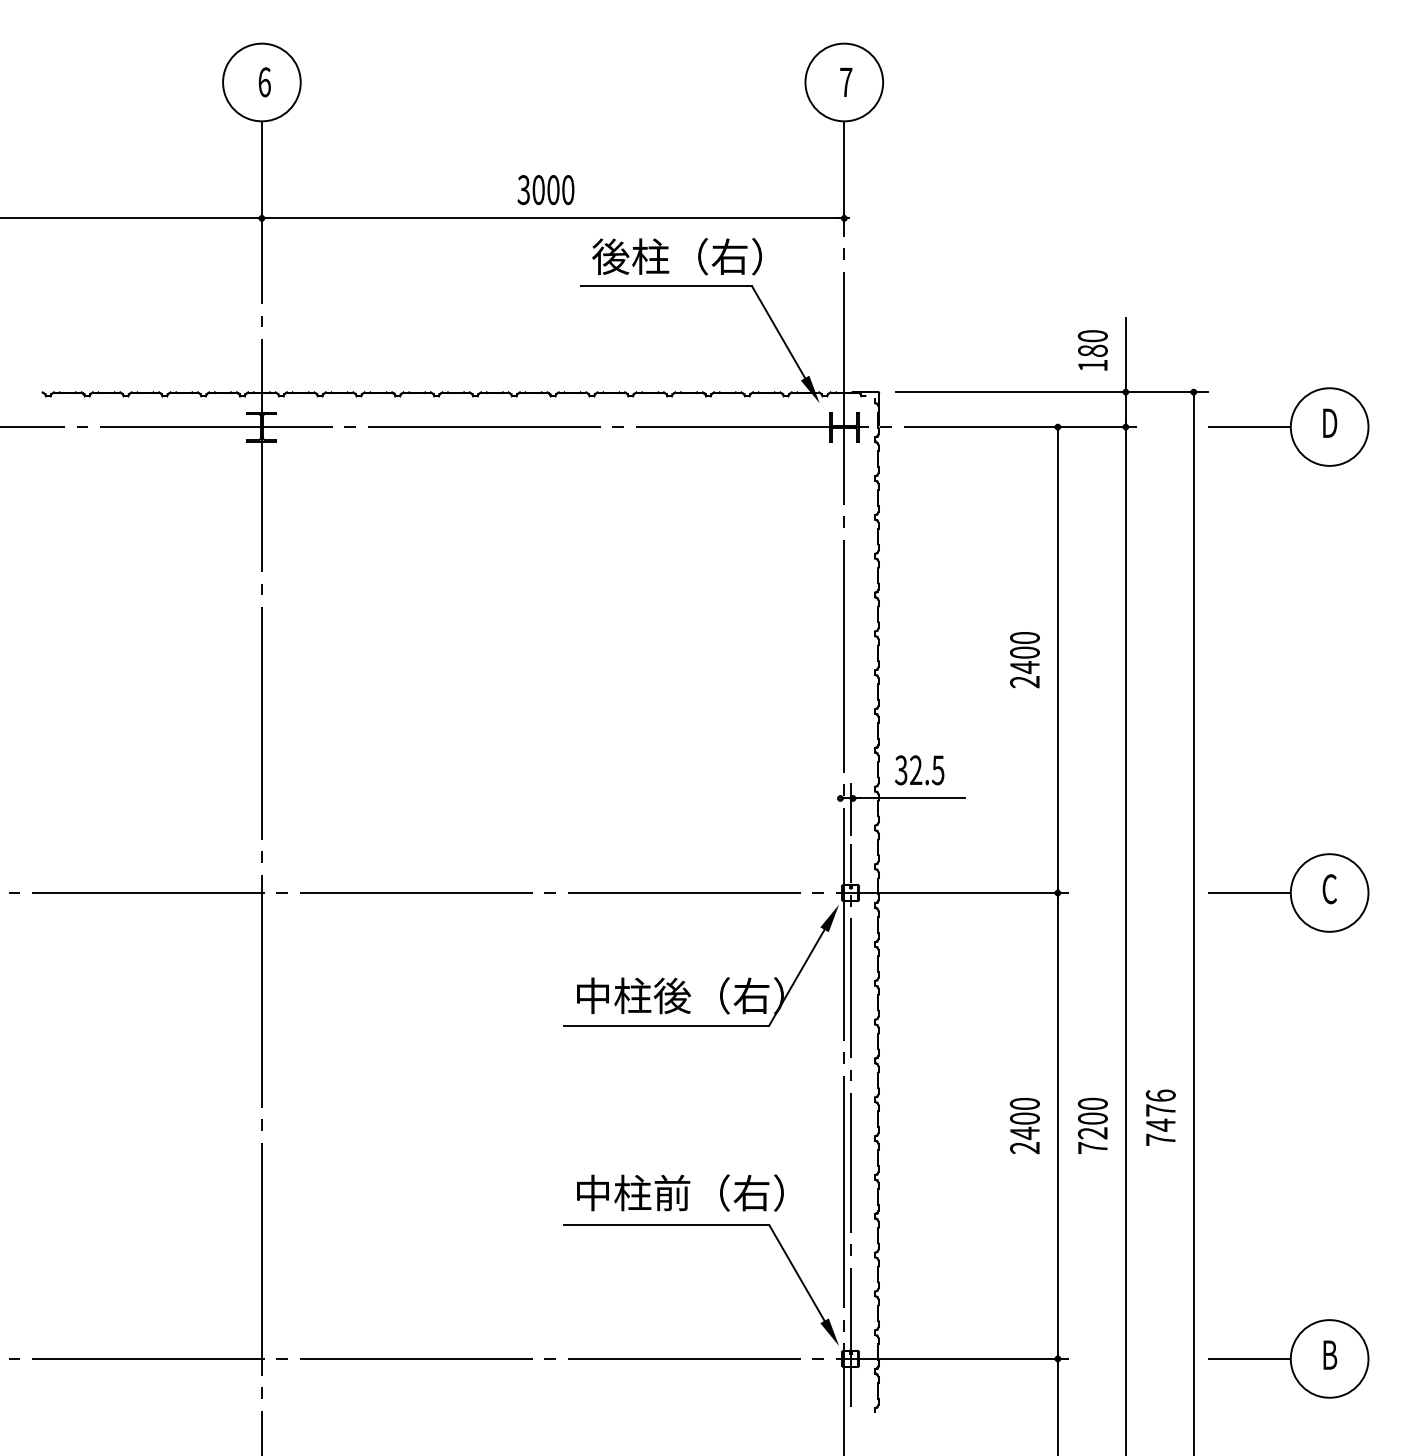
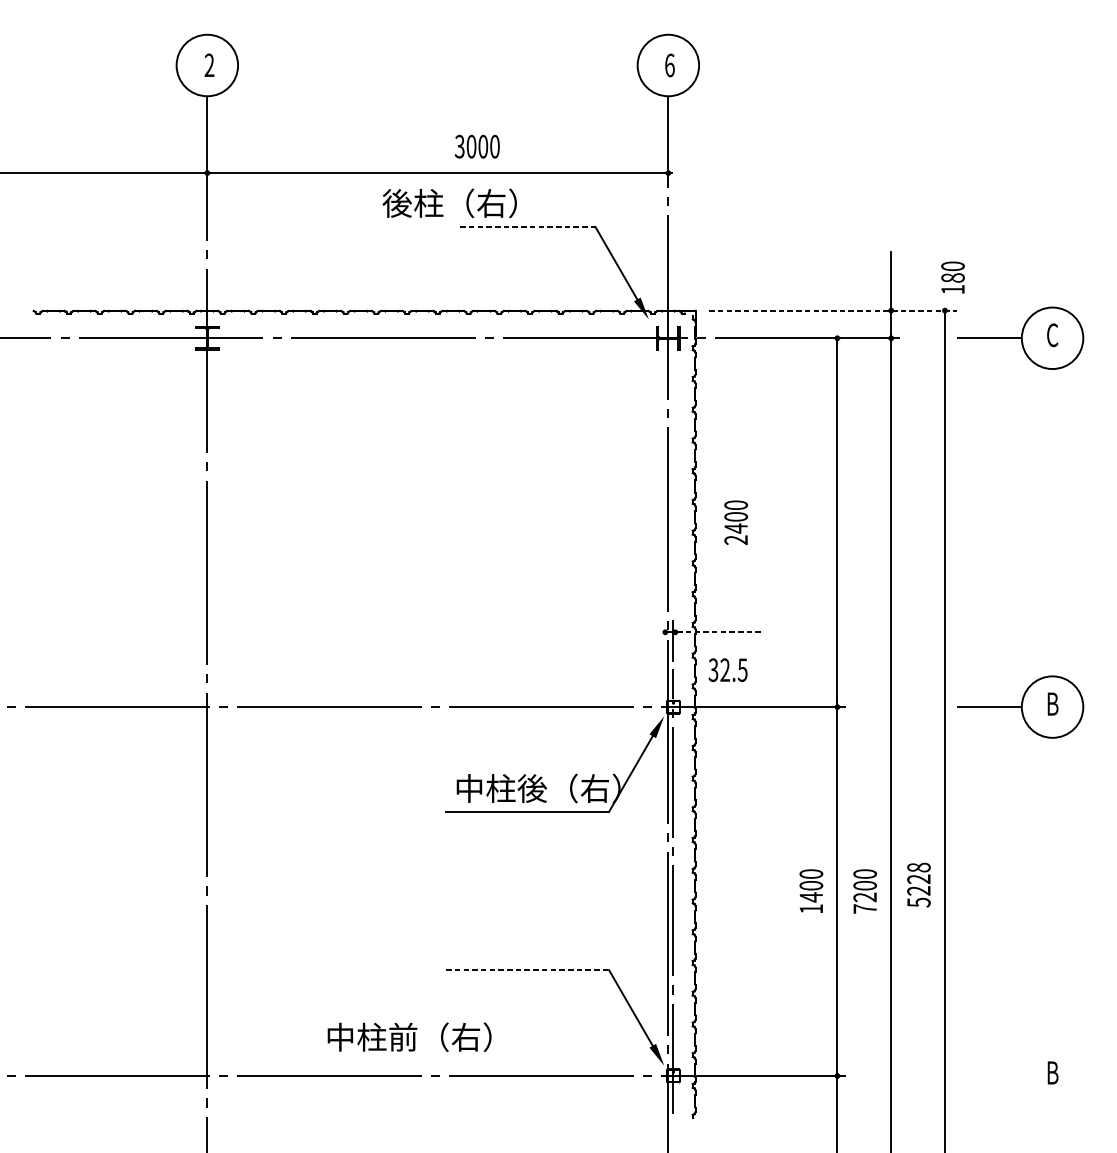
text: (264, 82) -> (209, 65), 6 -> 2
text: (846, 82) -> (670, 65), 7 -> 6
text: (545, 190) -> (476, 147), moved
text: (676, 256) -> (449, 203), moved
line: (667, 286) -> (528, 227), solid -> dashed
text: (1092, 350) -> (952, 277), moved
line: (1052, 392) -> (833, 310), solid -> dashed
text: (1329, 423) -> (1052, 335), D -> C
text: (1024, 660) -> (735, 523), moved
text: (919, 770) -> (727, 670), moved
line: (905, 798) -> (716, 632), solid -> dashed
text: (1329, 889) -> (1052, 704), C -> B
text: (1160, 1117) -> (918, 884), 7476 -> 5228
text: (1024, 1148) -> (811, 909), 2400 -> 1400
text: (680, 1192) -> (409, 1036), moved
line: (666, 1225) -> (527, 970), solid -> dashed
part: (1288, 1358) -> (1020, 1075), removed

